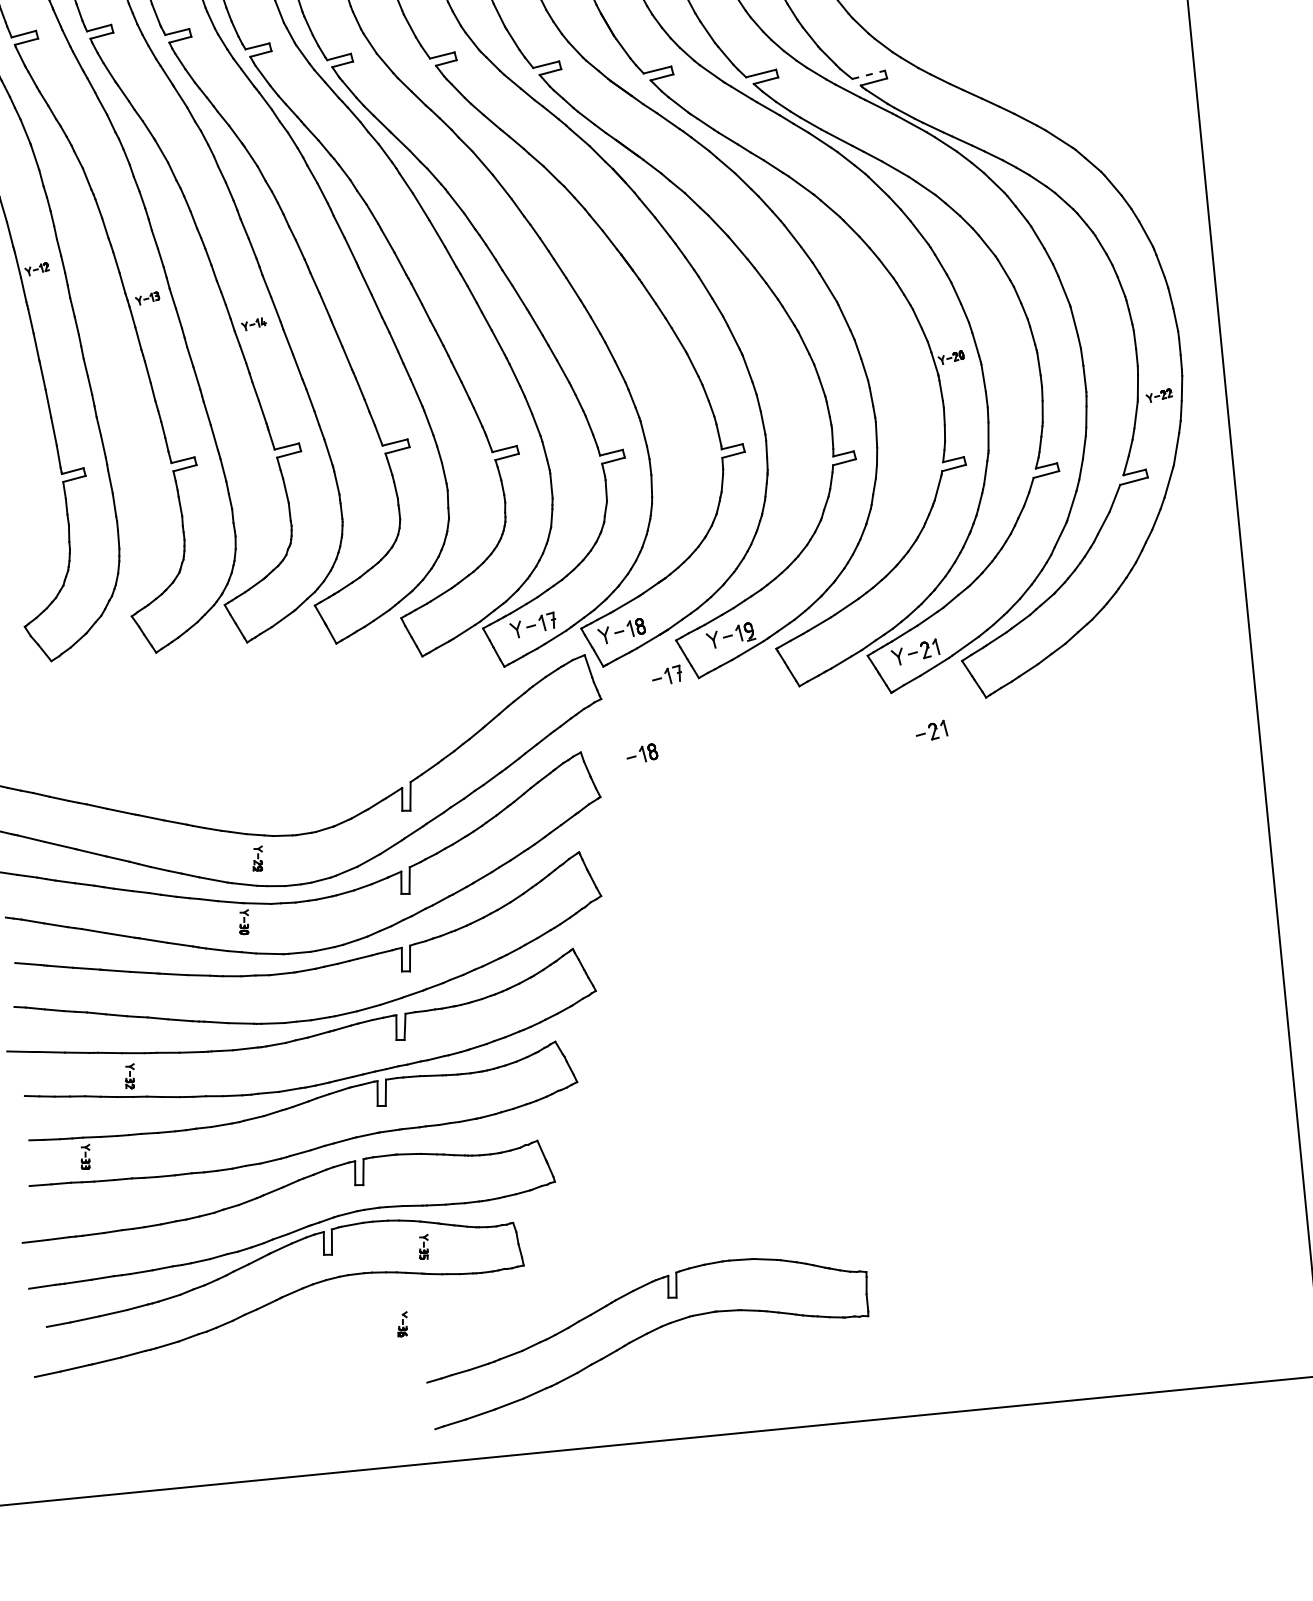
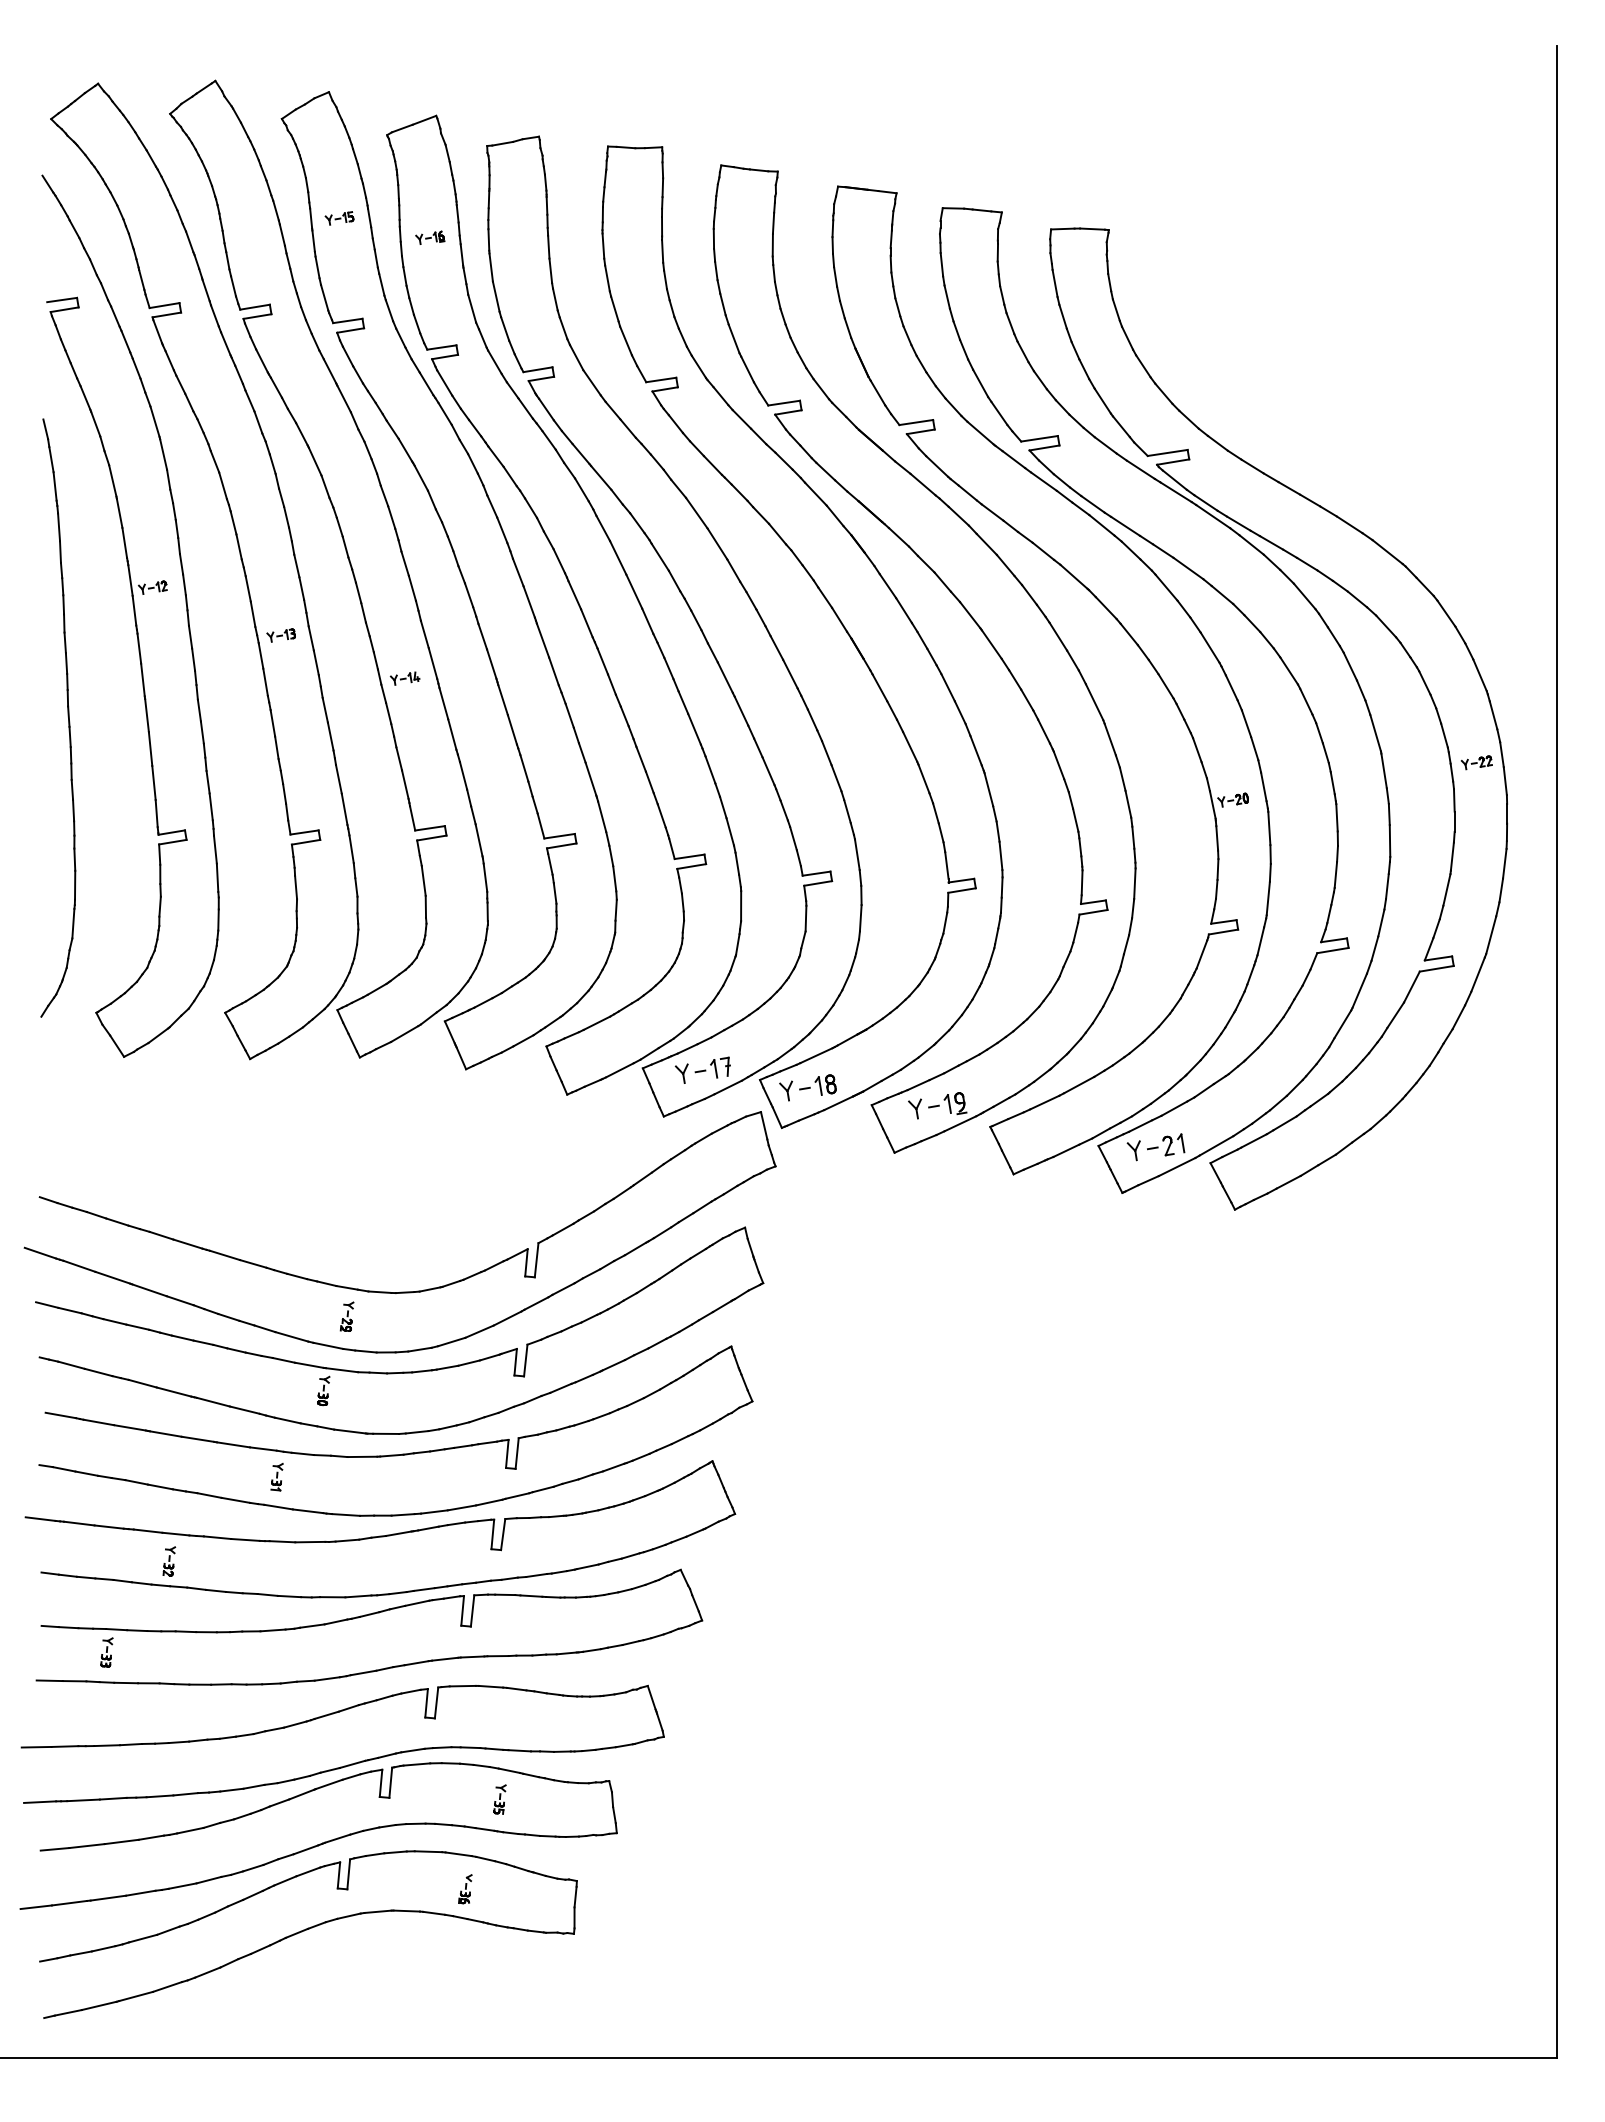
line: (869, 74) -> (1168, 452), dashed -> solid
part: (1158, 395) -> (1476, 762), moved
part: (666, 675) -> (856, 1145), removed
part: (931, 730) -> (1166, 1242), removed
part: (641, 753) -> (817, 1235), removed
part: (212, 997) -> (276, 1477), added
part: (647, 1338) -> (308, 1934), moved

